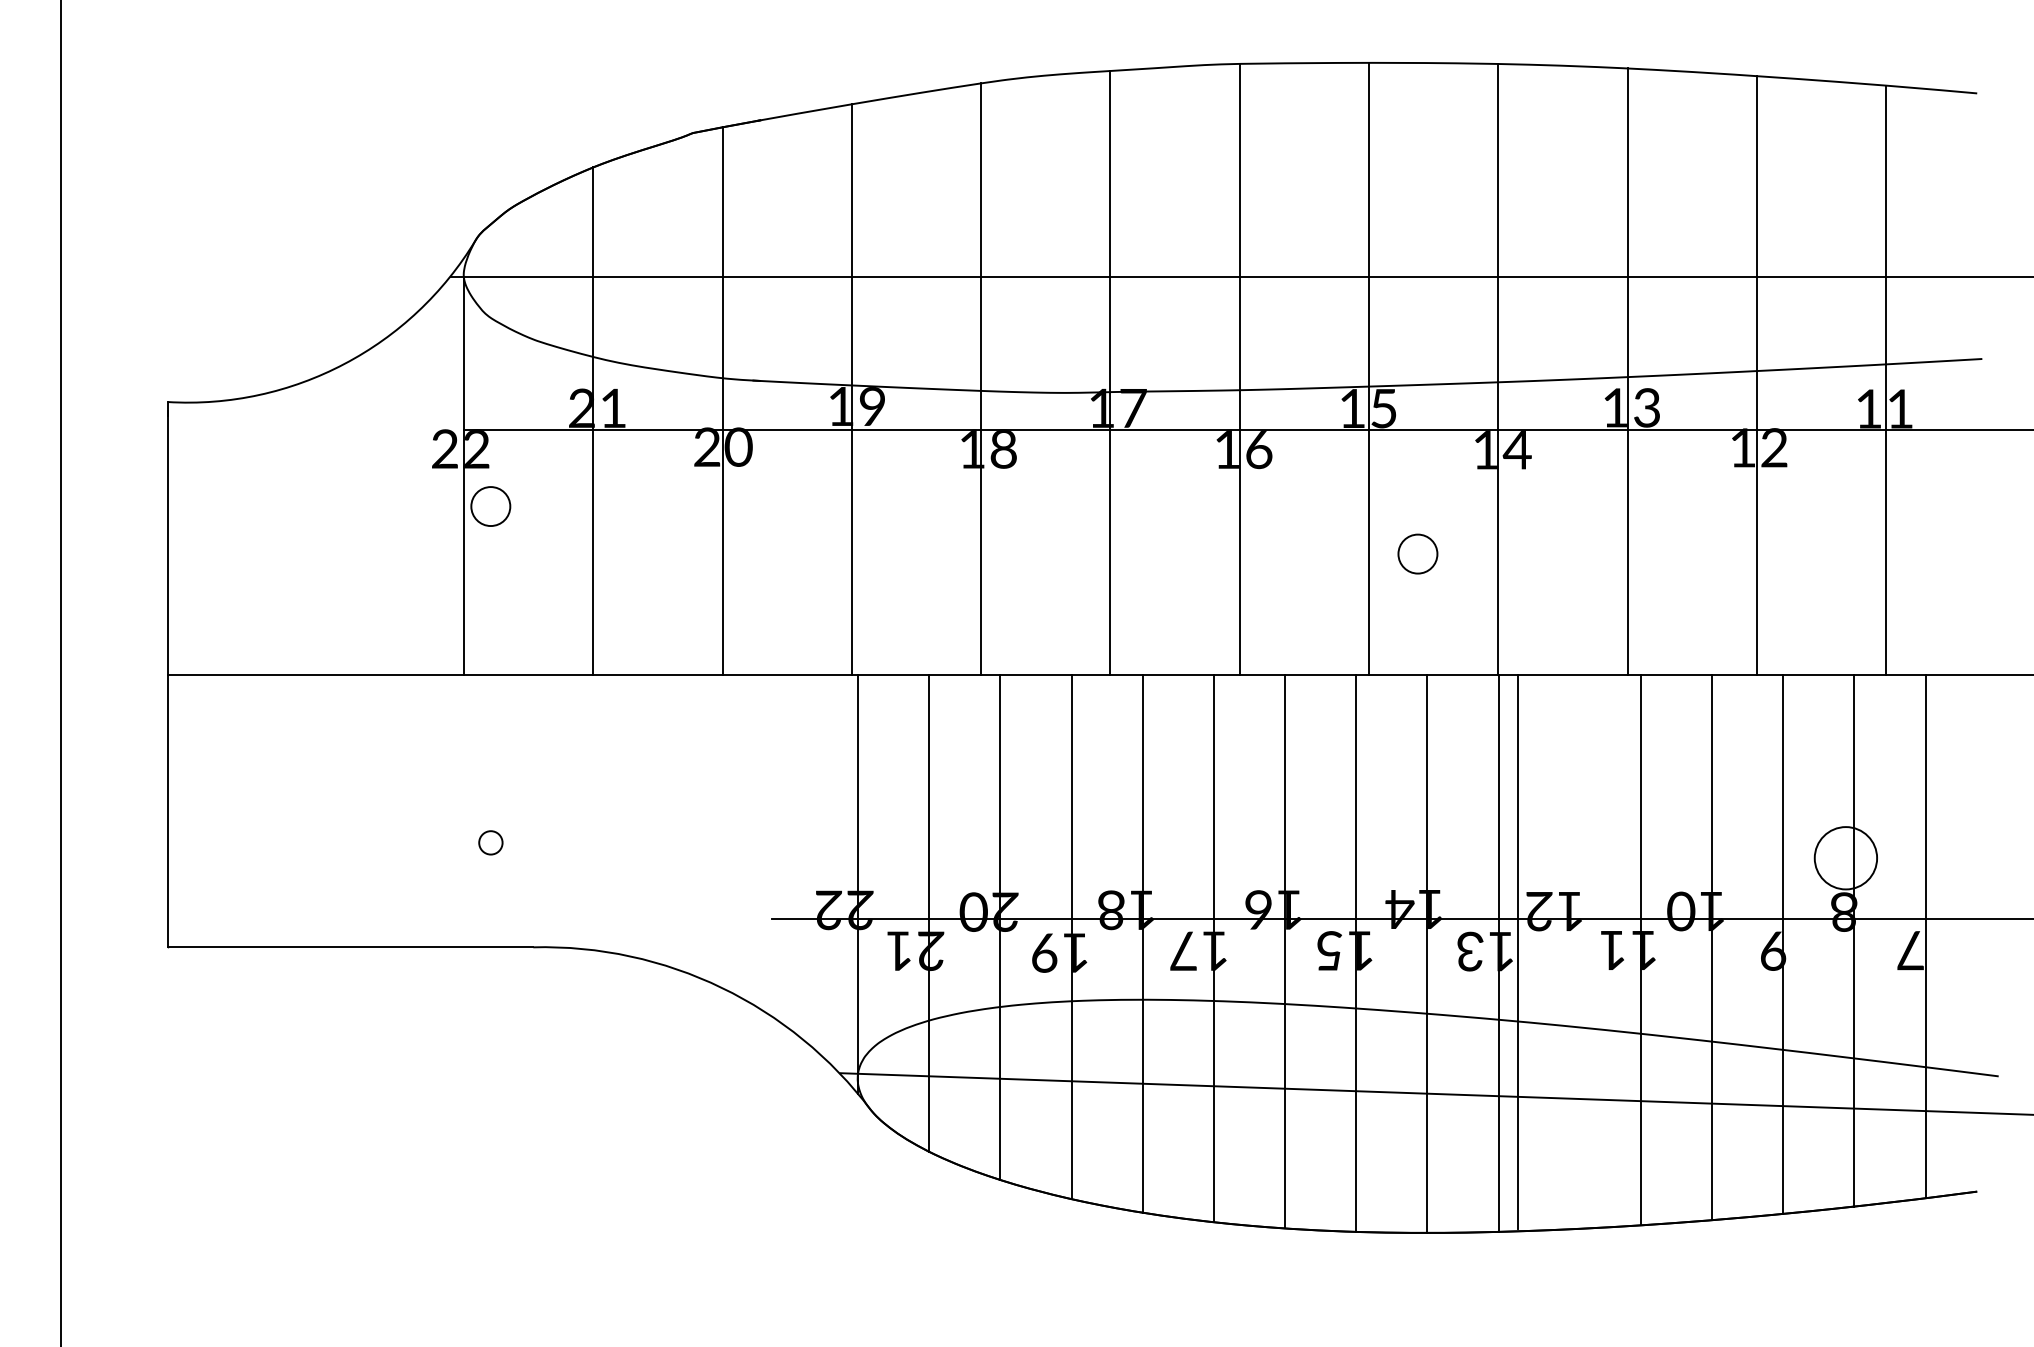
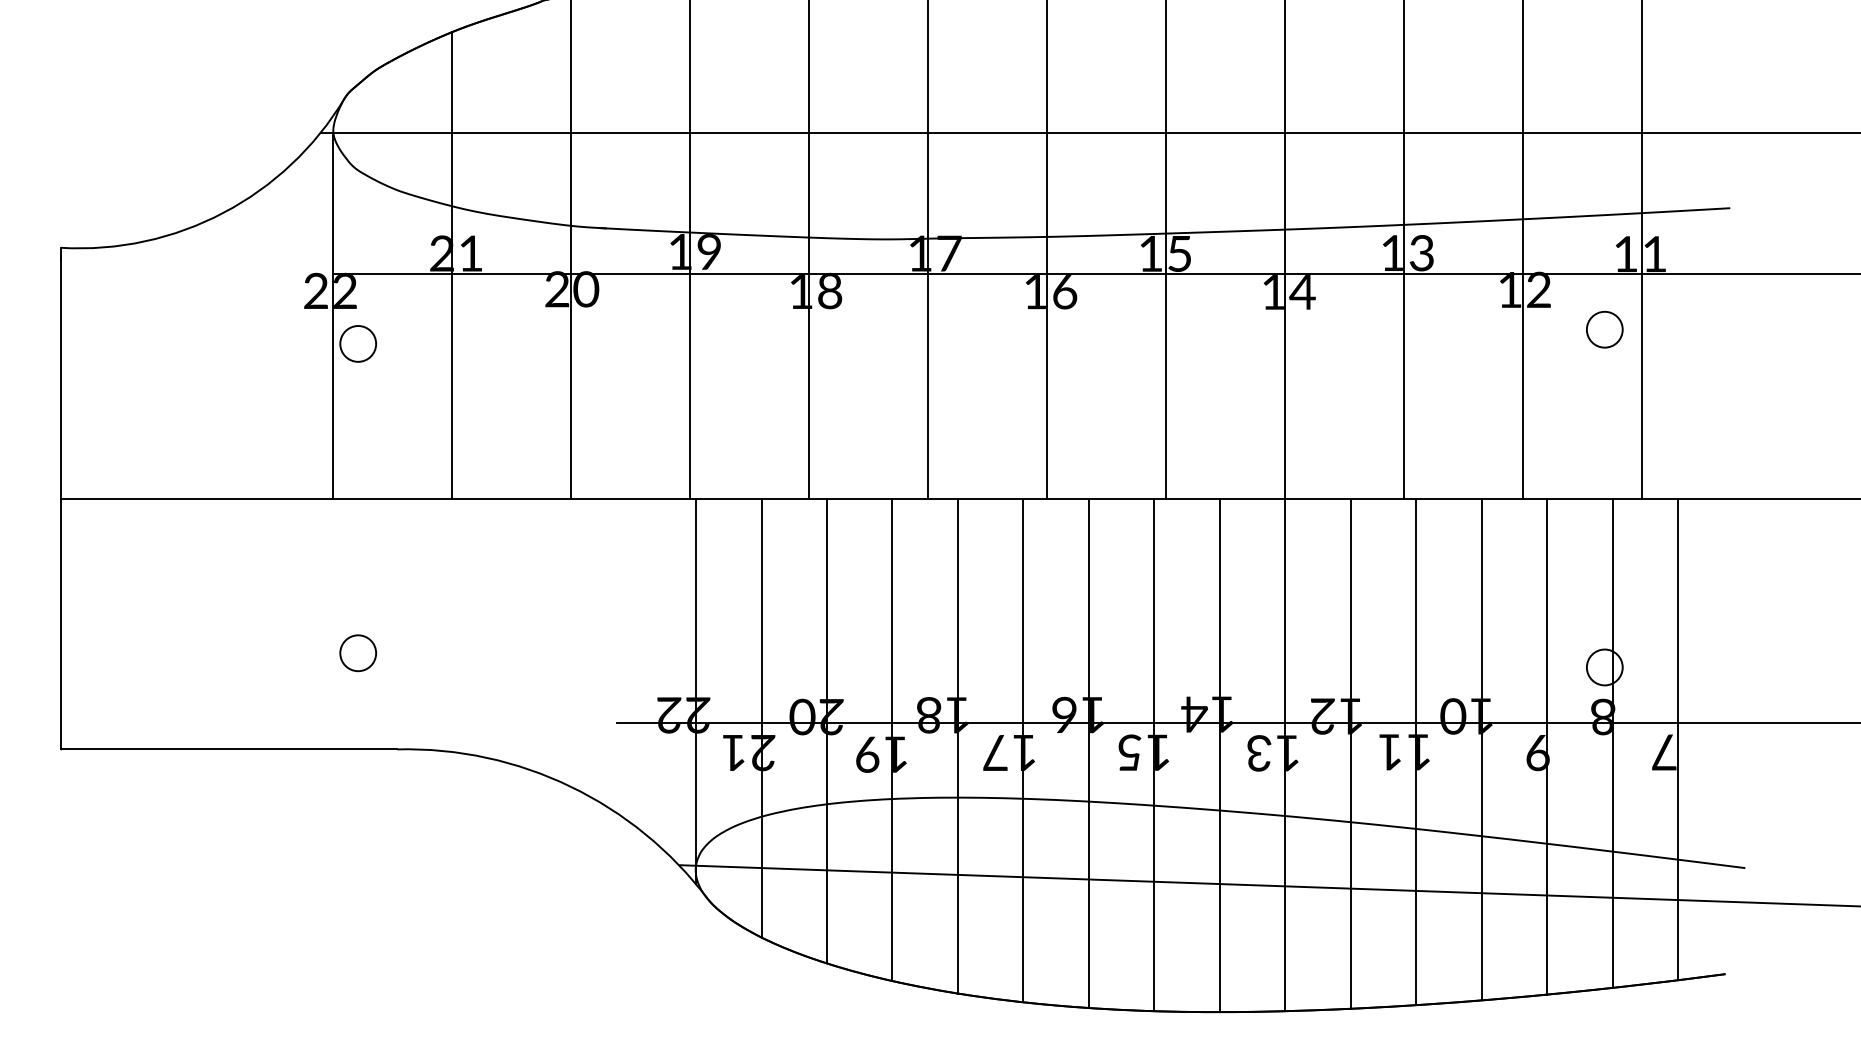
circle: (1417, 553) -> (1604, 329), moved
circle: (490, 842) -> (357, 652), size x1.67
circle: (1845, 857) -> (1604, 666), size x0.62
line: (1517, 951) -> (1350, 753), moved

